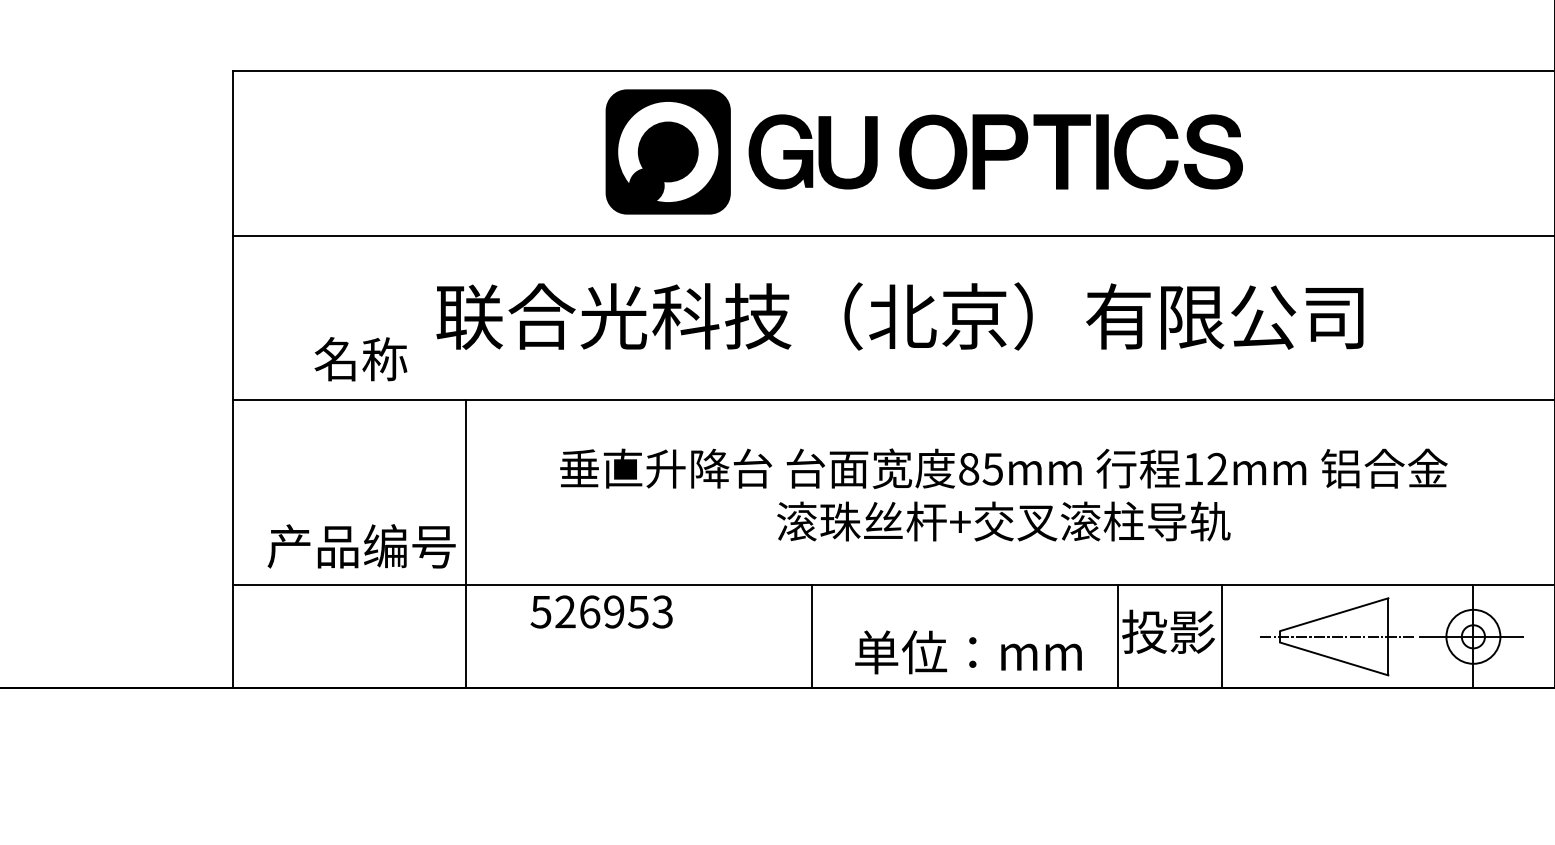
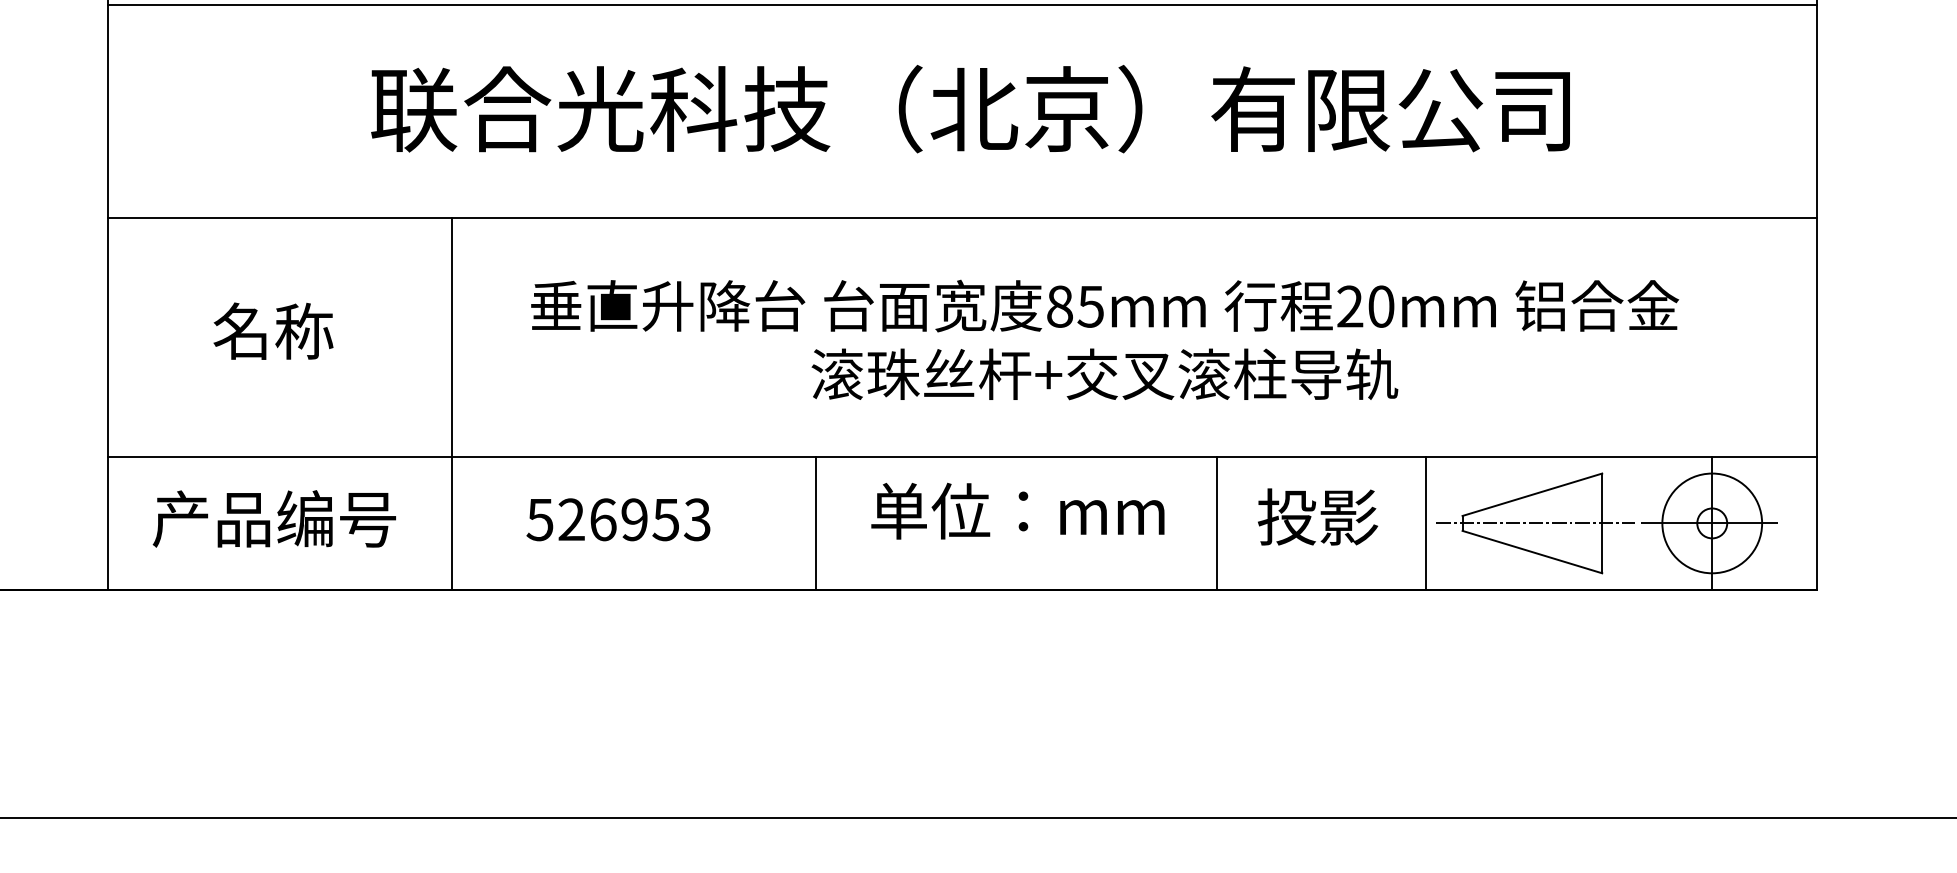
text: (360, 359) -> (272, 331), moved
text: (1205, 468) -> (1365, 305), 12mm -> 20mm
line: (465, 544) -> (451, 404), moved
text: (361, 546) -> (274, 519), moved
text: (601, 611) -> (618, 519), moved
line: (812, 636) -> (816, 523), moved
line: (1117, 636) -> (1217, 523), moved
line: (1221, 636) -> (1425, 523), moved
circle: (1472, 636) -> (1711, 523), size x1.43
text: (968, 652) -> (1017, 511), moved

